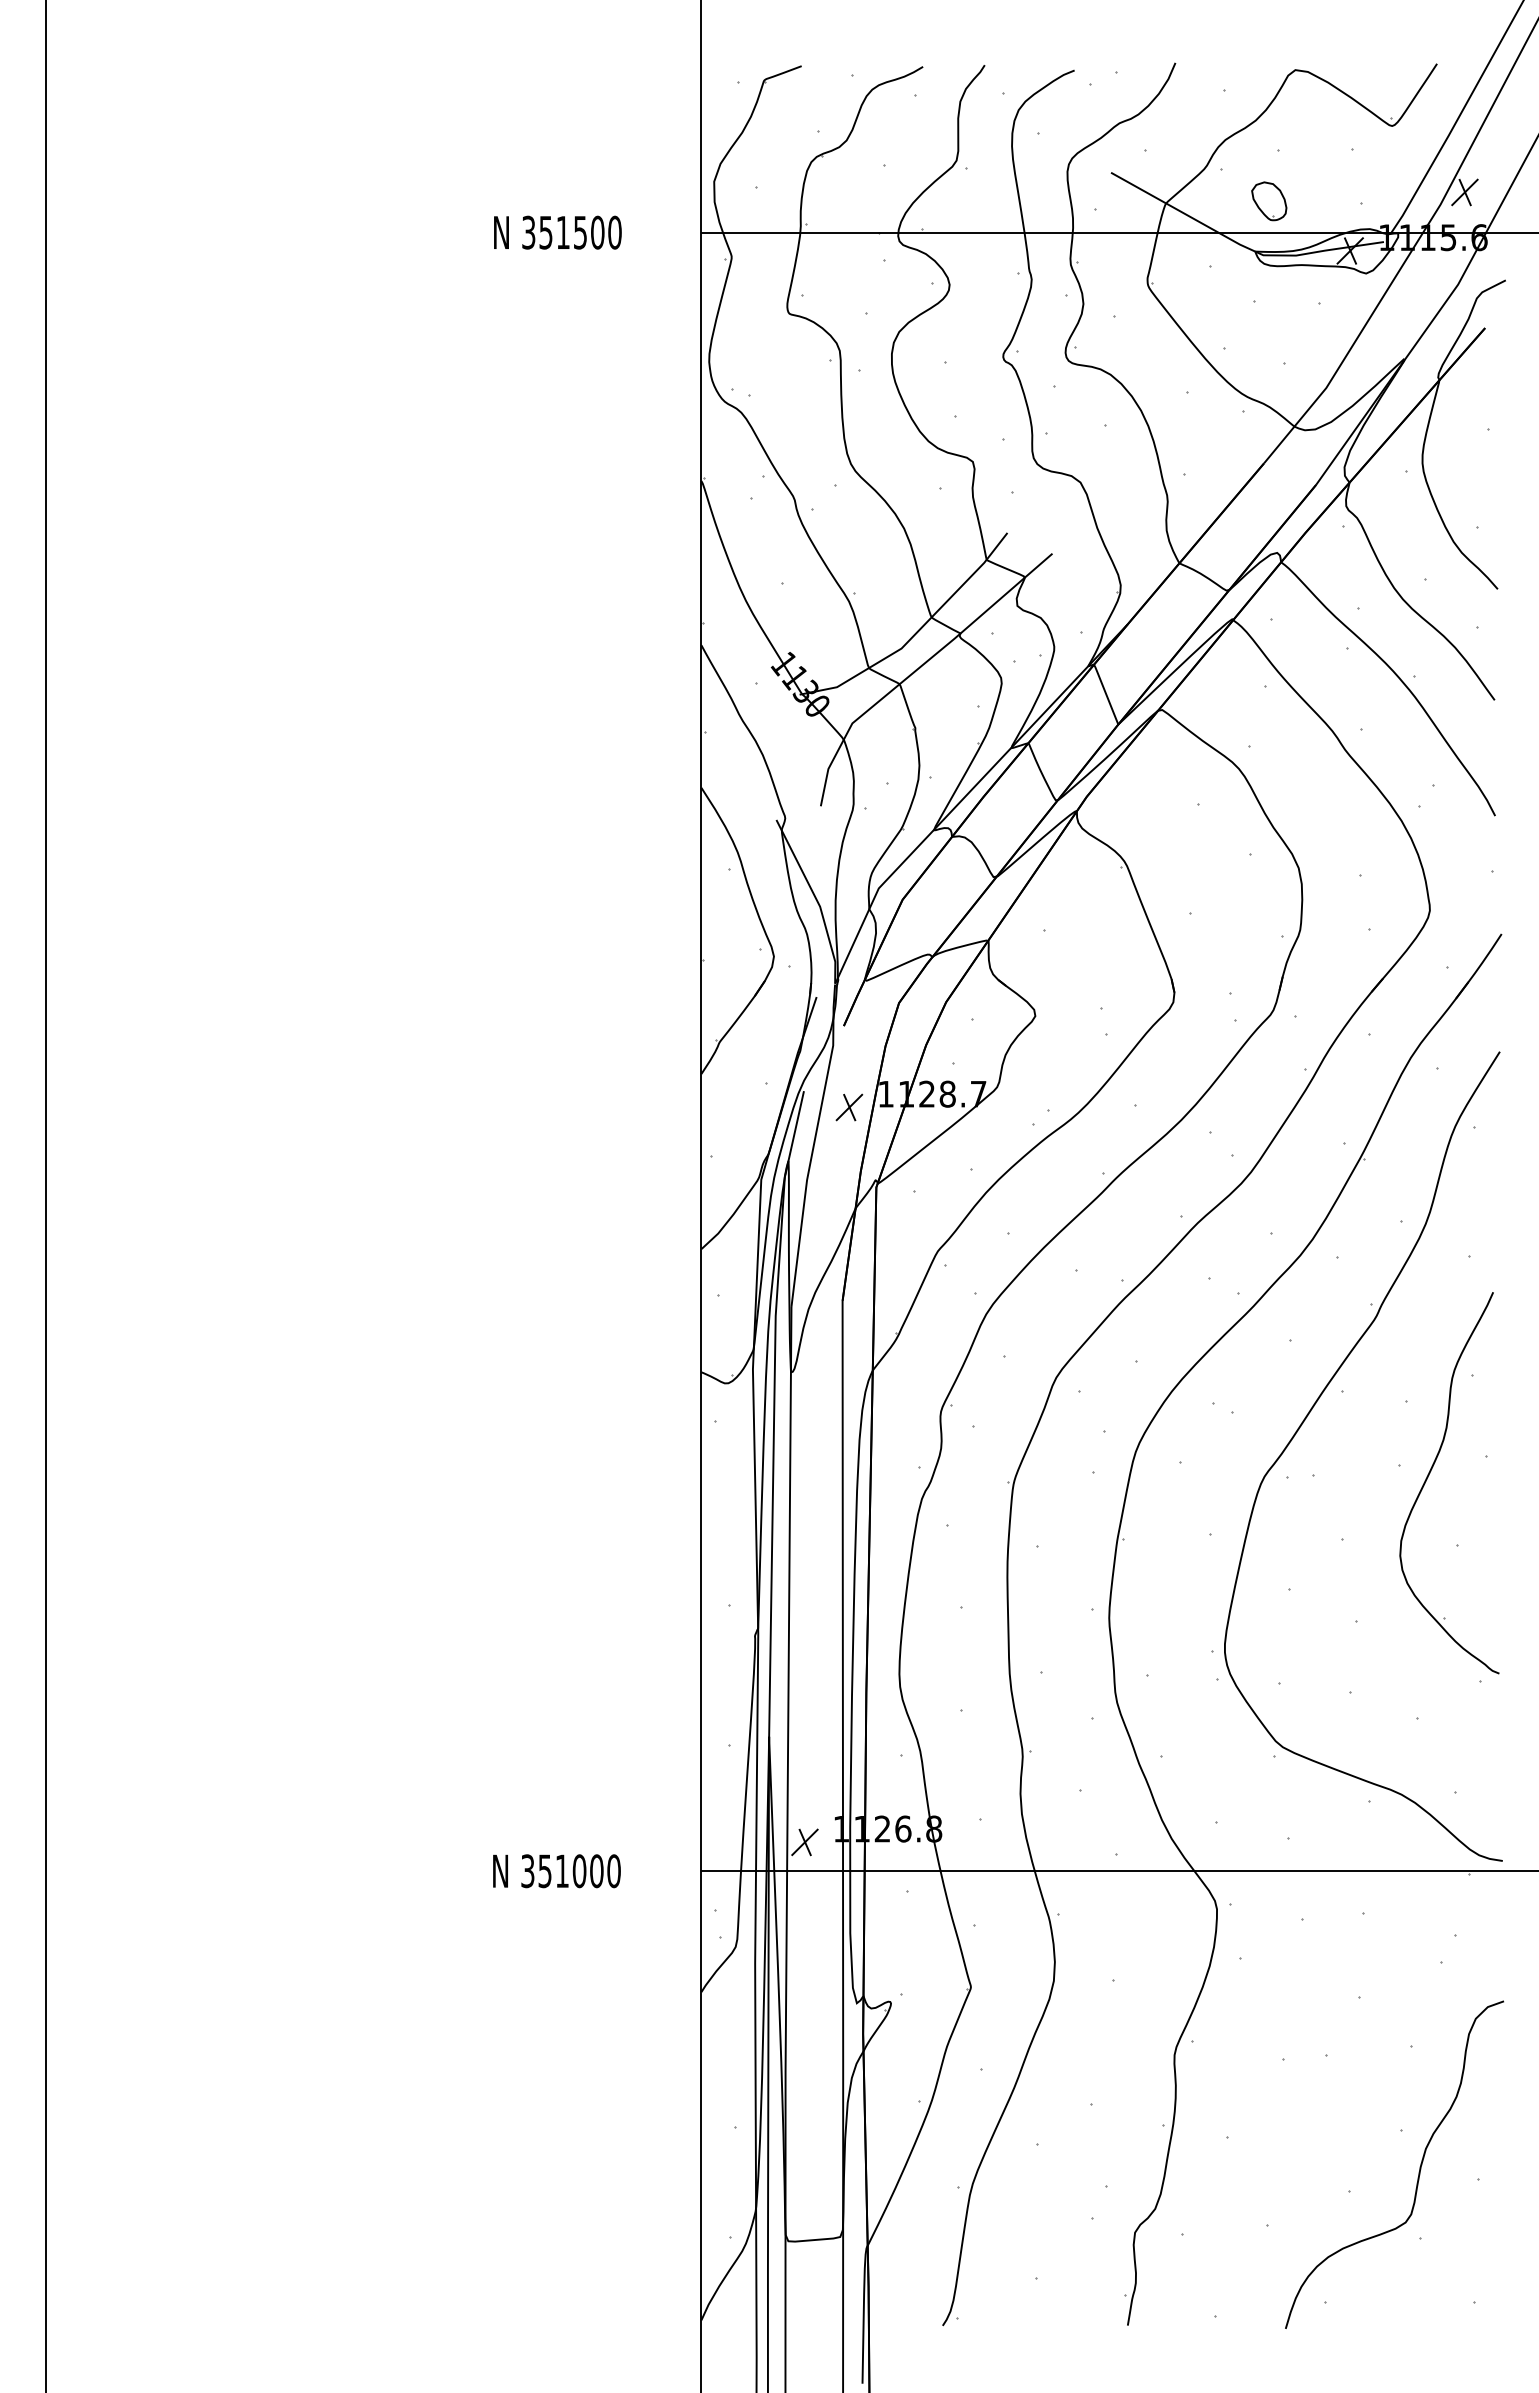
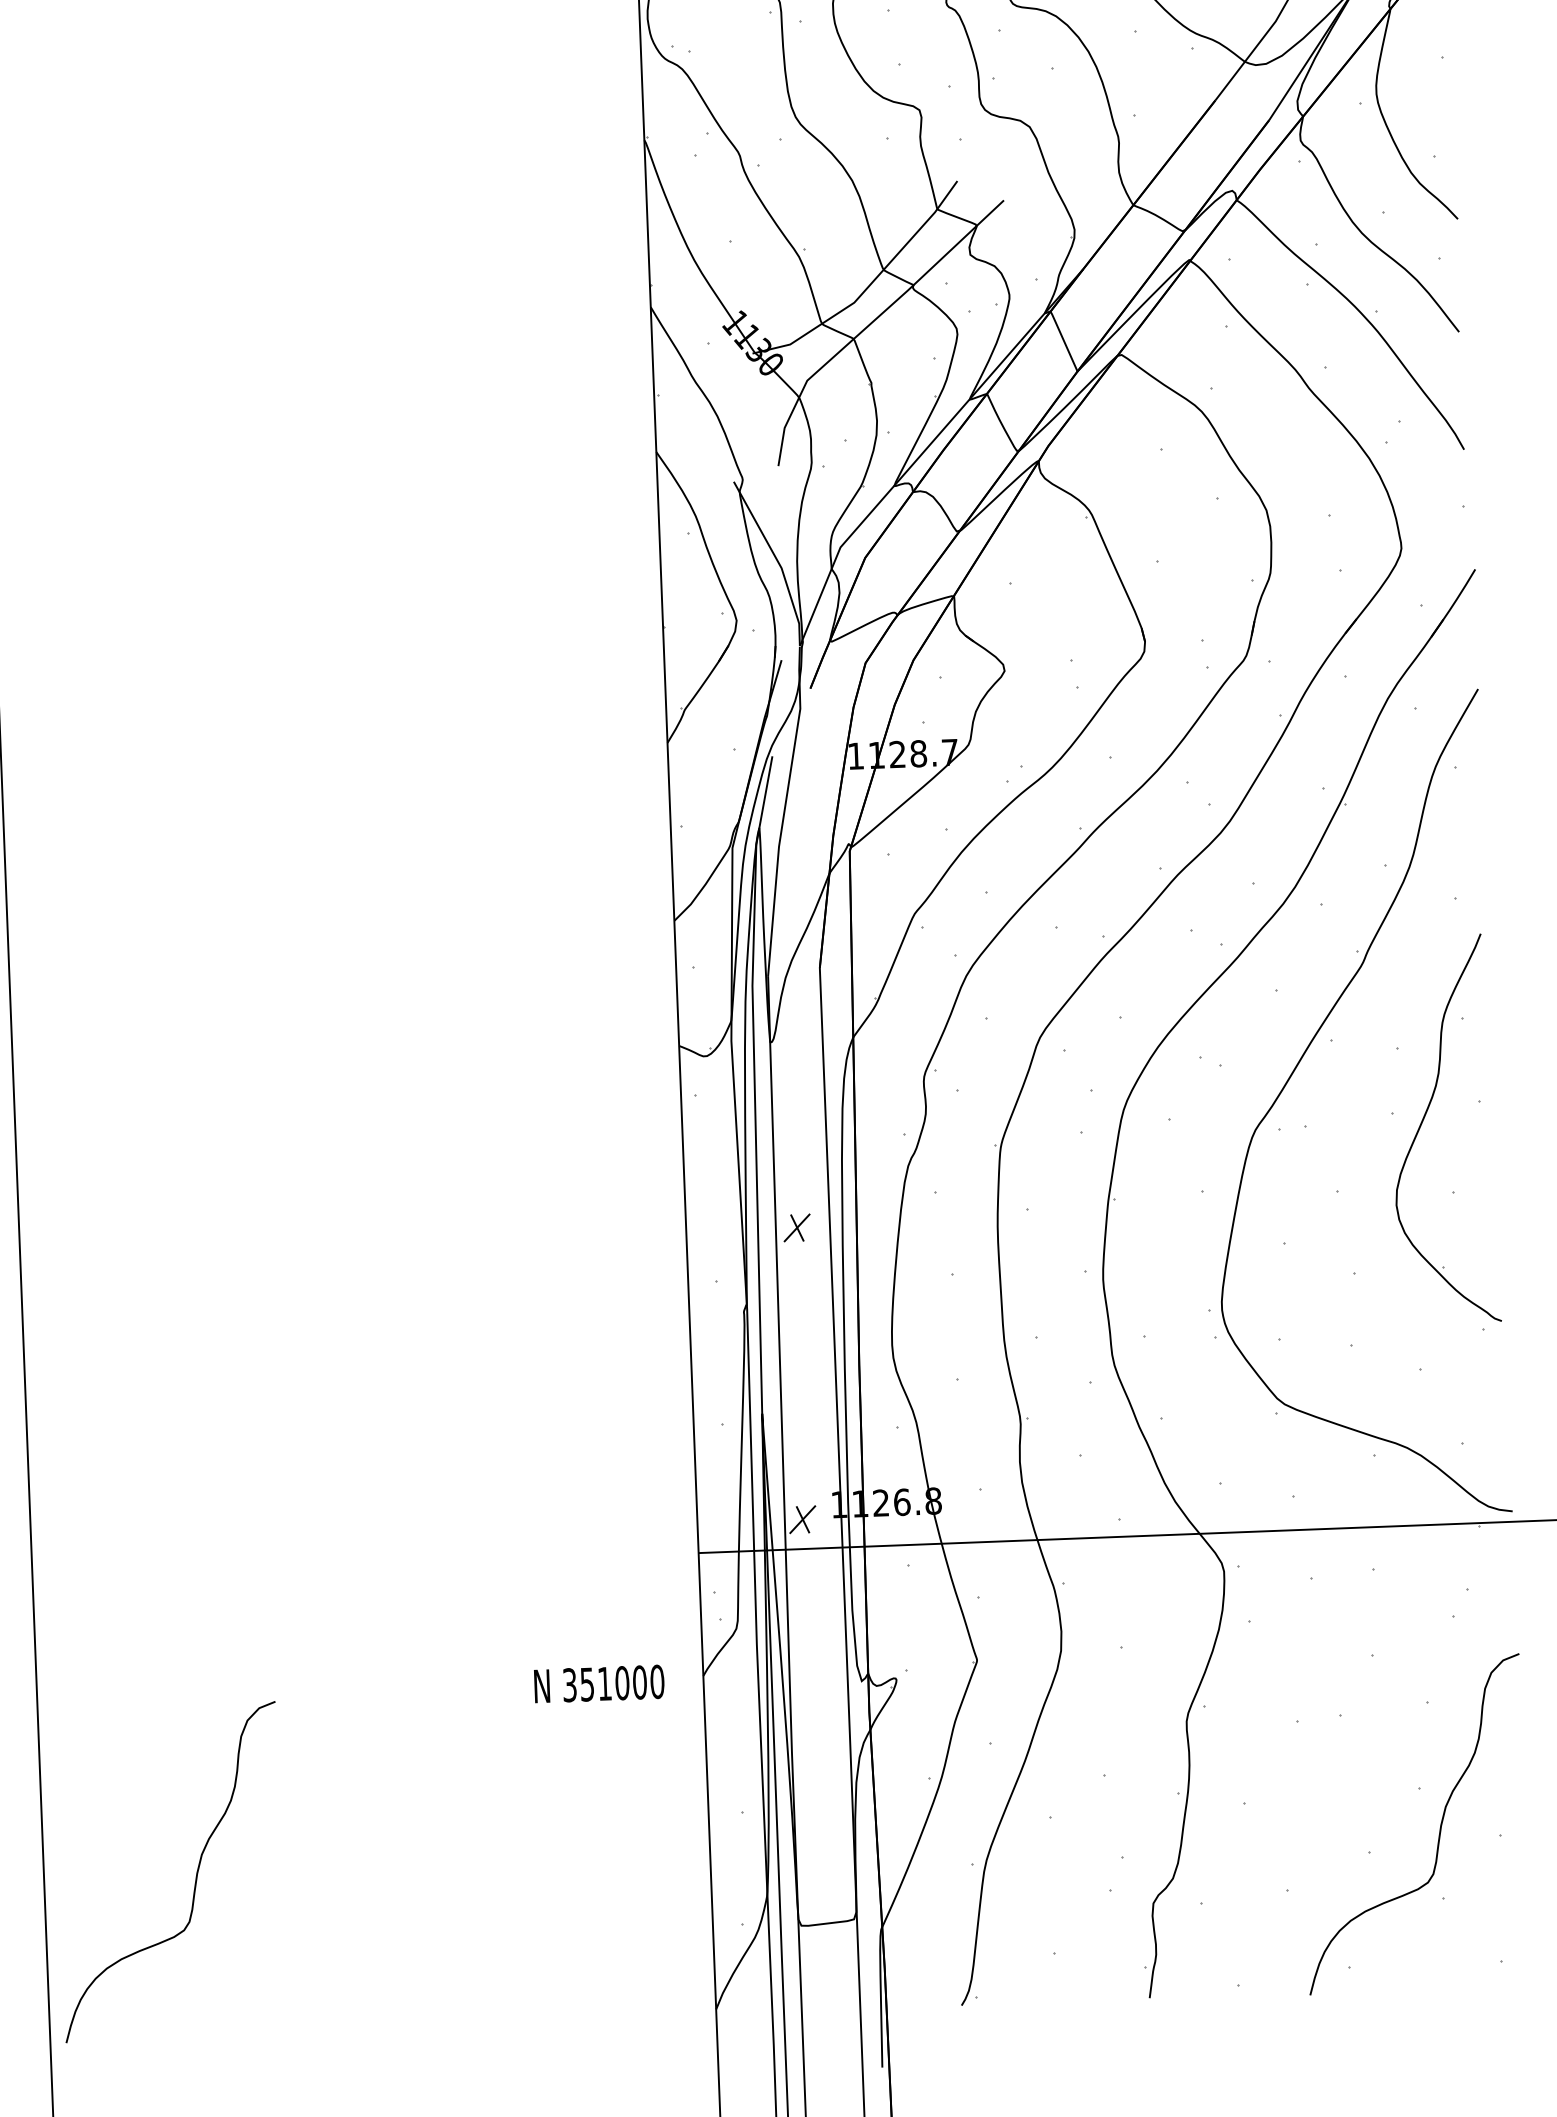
part: (849, 1107) -> (797, 1227), moved
text: (556, 1871) -> (598, 1684), moved
curve: (195, 2166) -> (196, 1872), added

